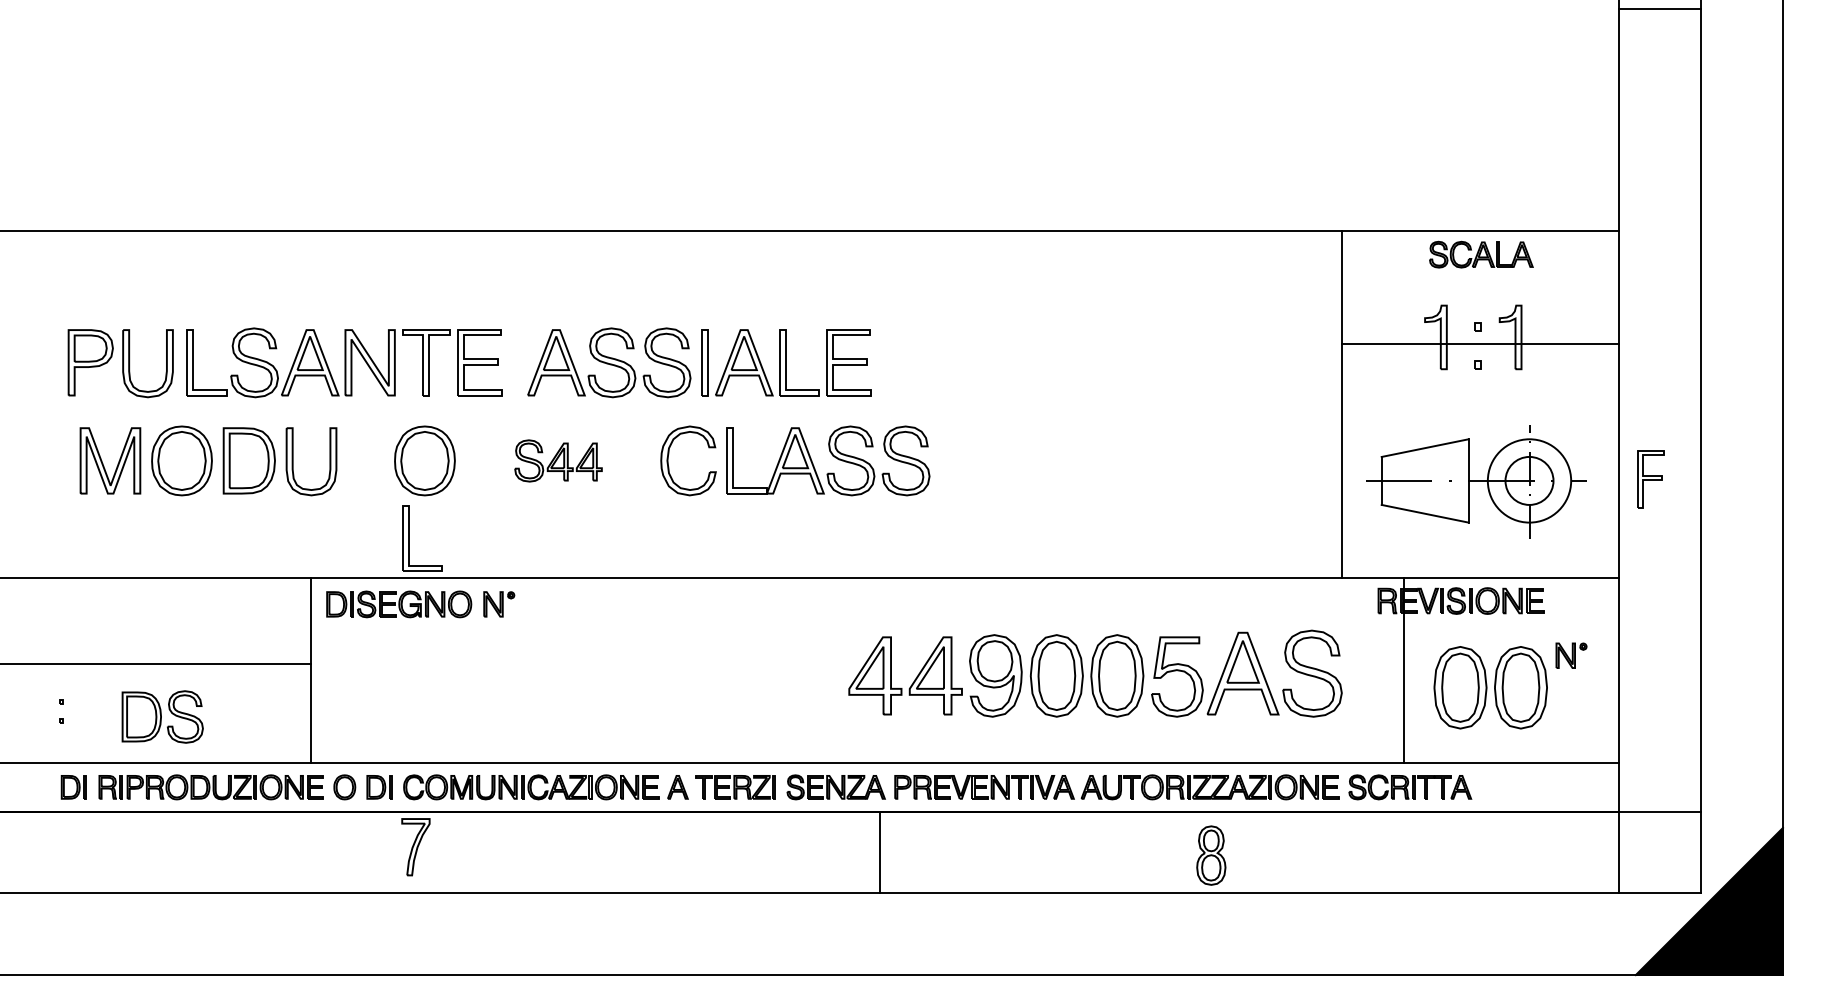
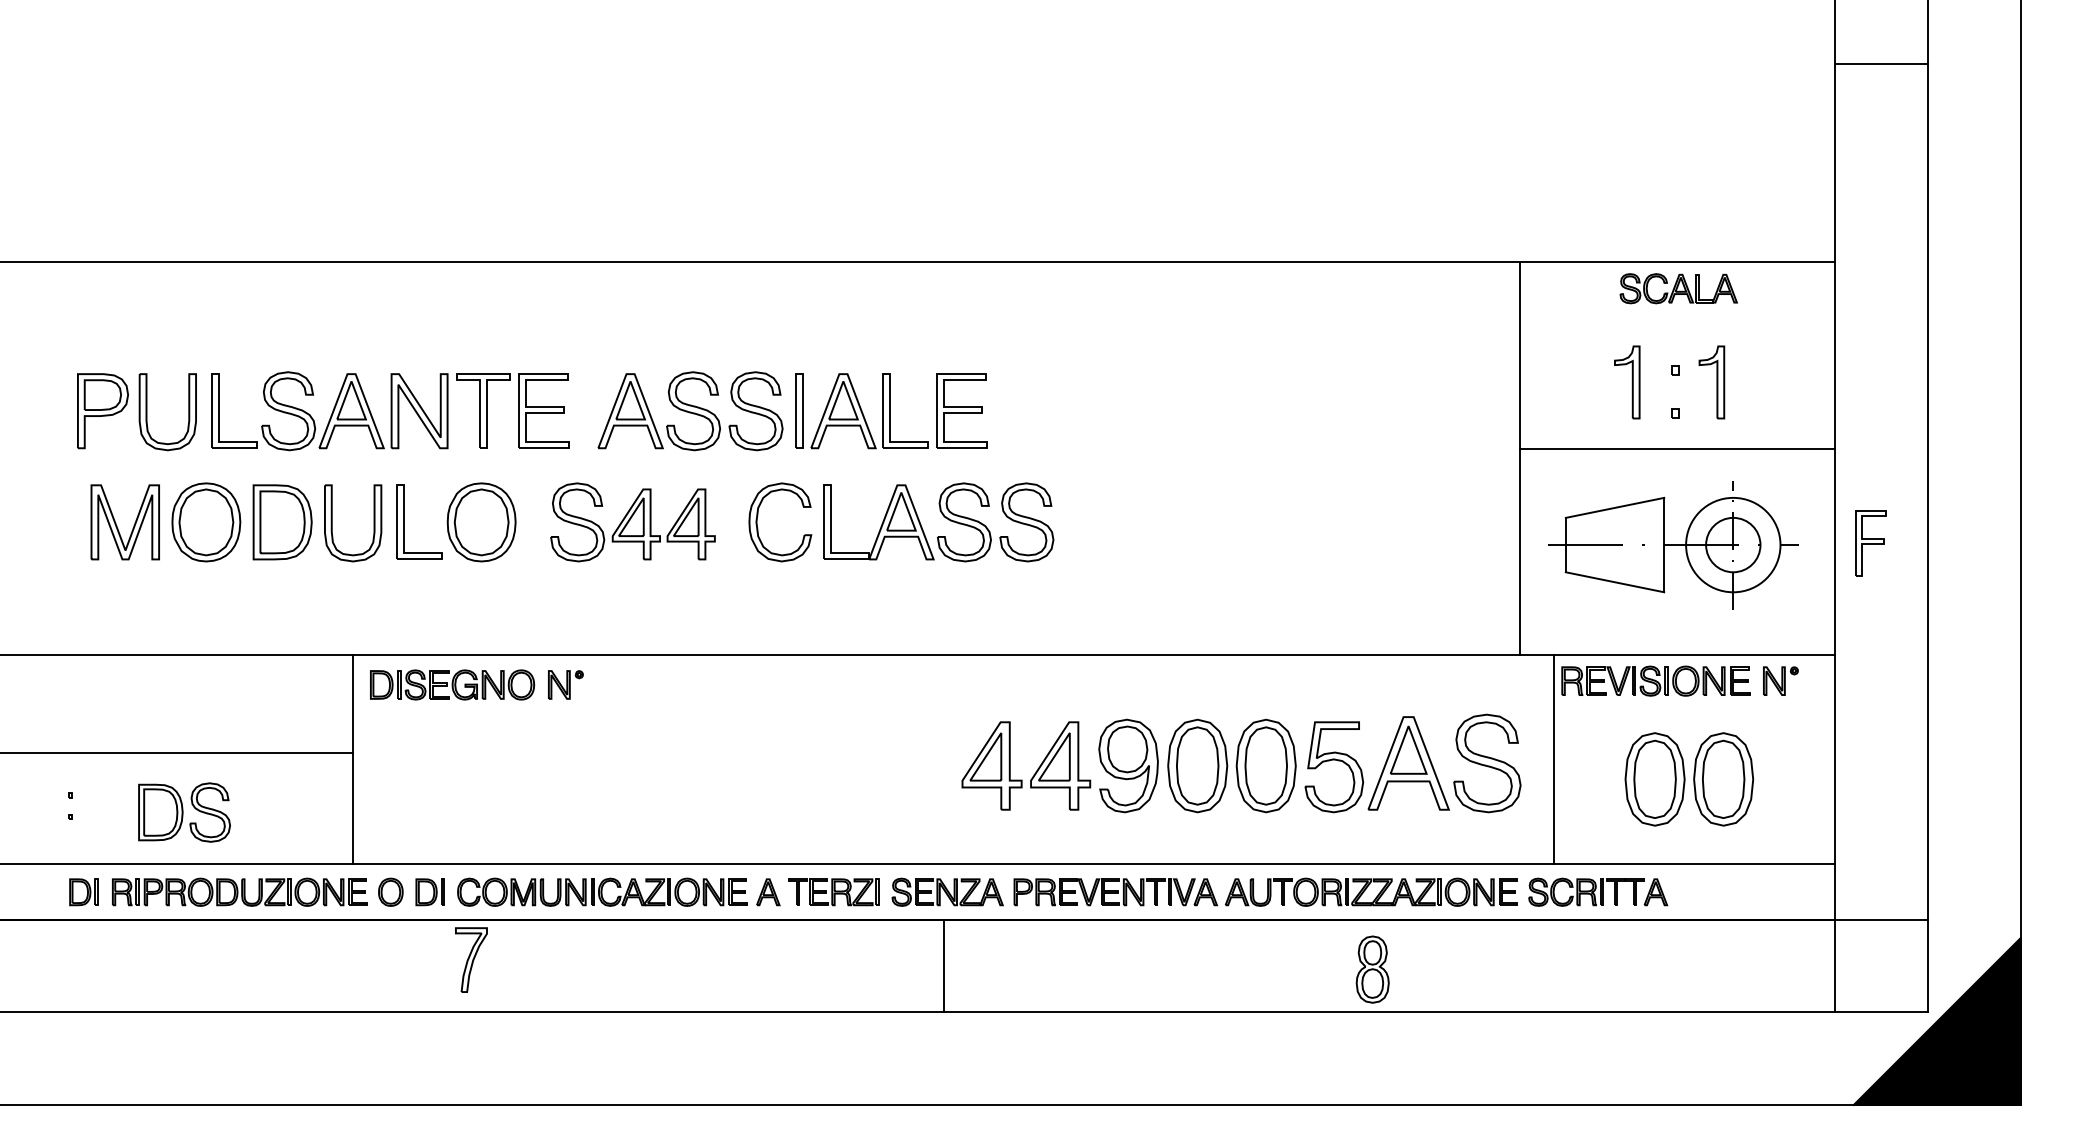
line: (1660, 9) -> (1881, 64), moved
line: (1480, 344) -> (1677, 449), moved
part: (558, 461) -> (632, 522), size x1.67
part: (408, 537) -> (404, 521), moved
part: (1571, 655) -> (1780, 680), moved
line: (1403, 670) -> (1553, 759), moved
line: (880, 851) -> (943, 965), moved

